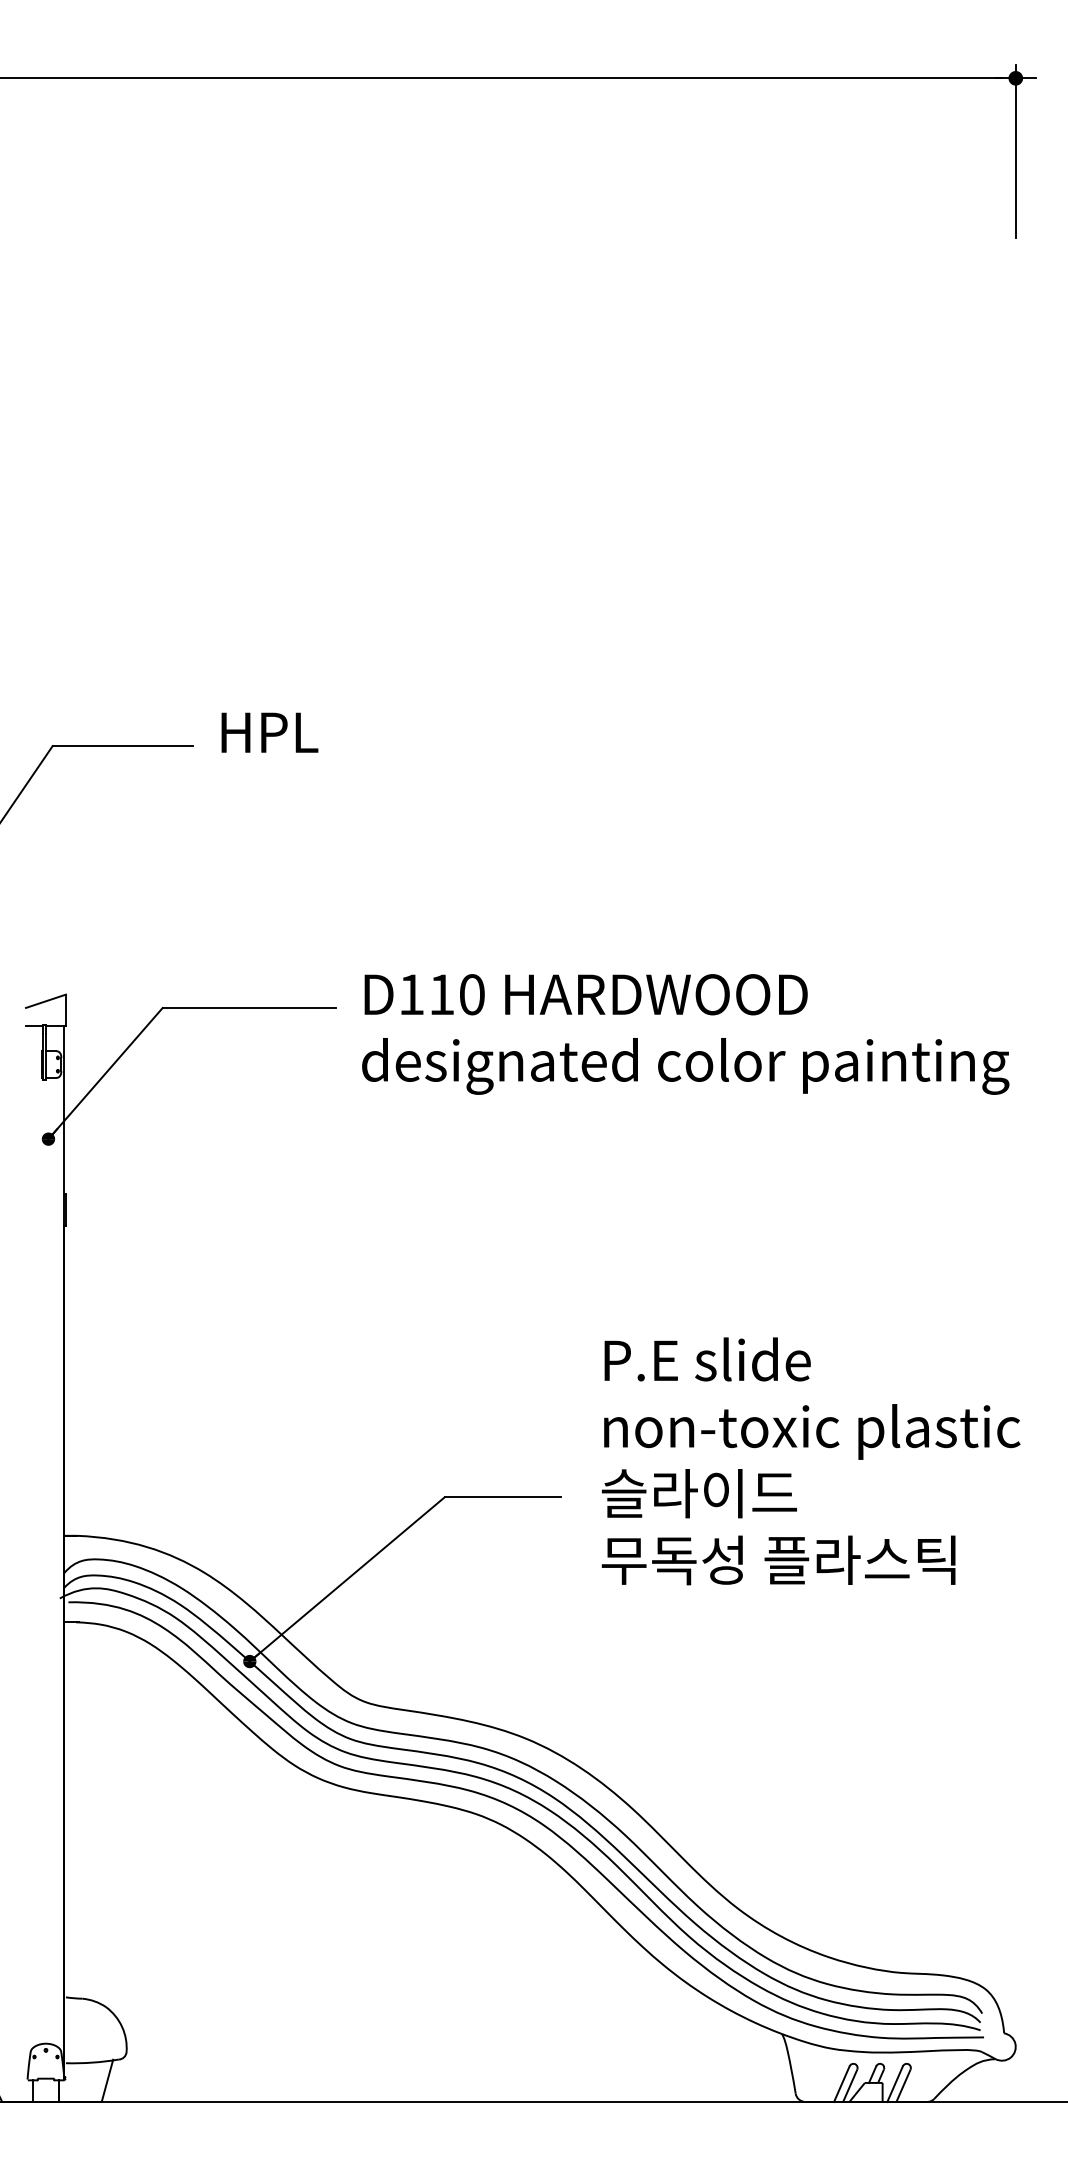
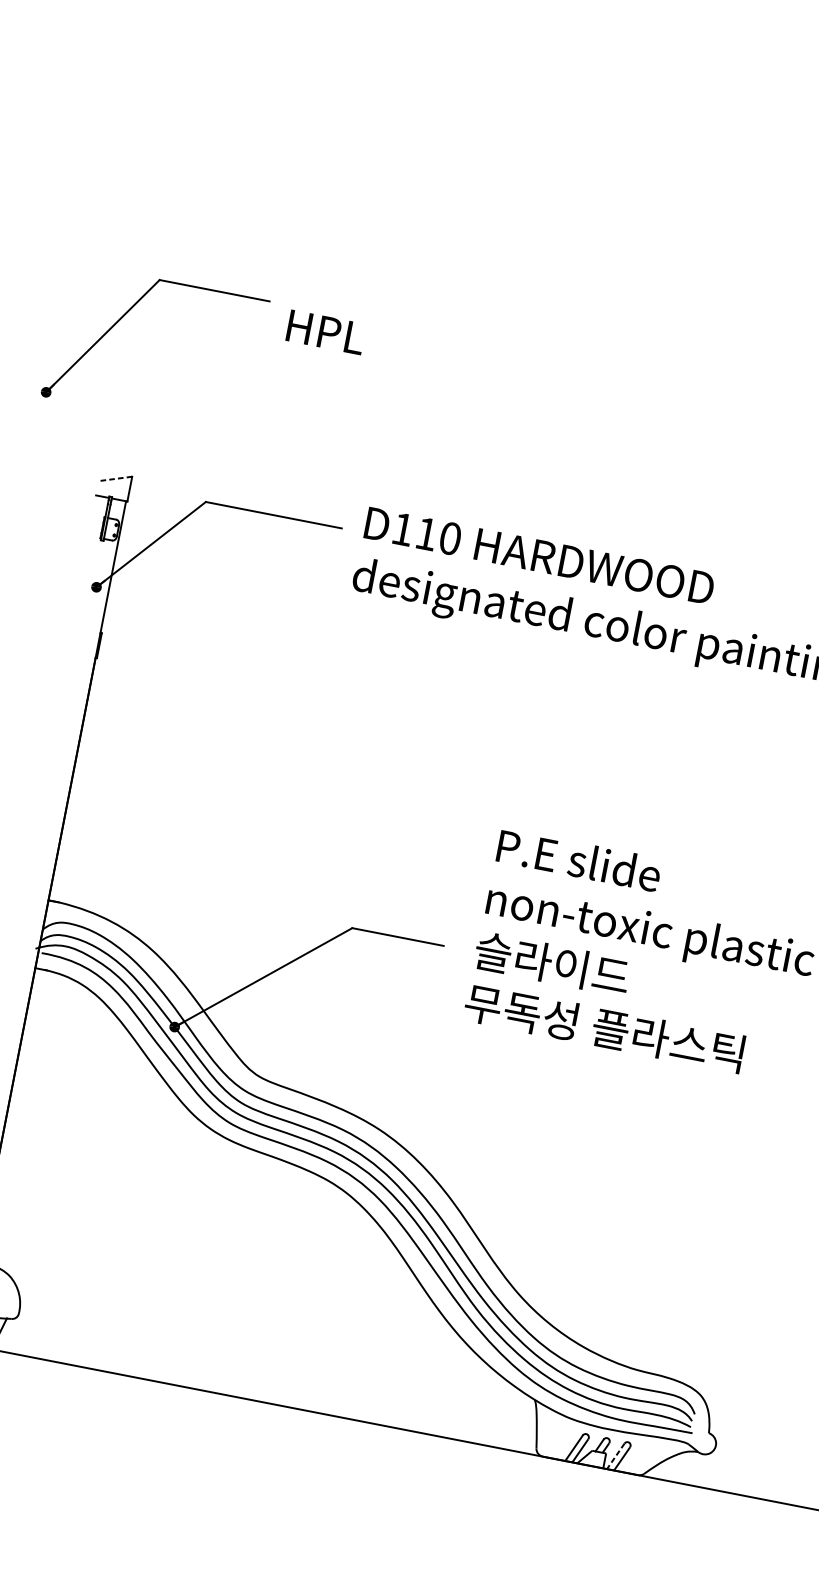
text: (269, 732) -> (325, 332), moved
line: (45, 1001) -> (115, 479), solid -> dashed
line: (894, 2084) -> (615, 1456), solid -> dashed

